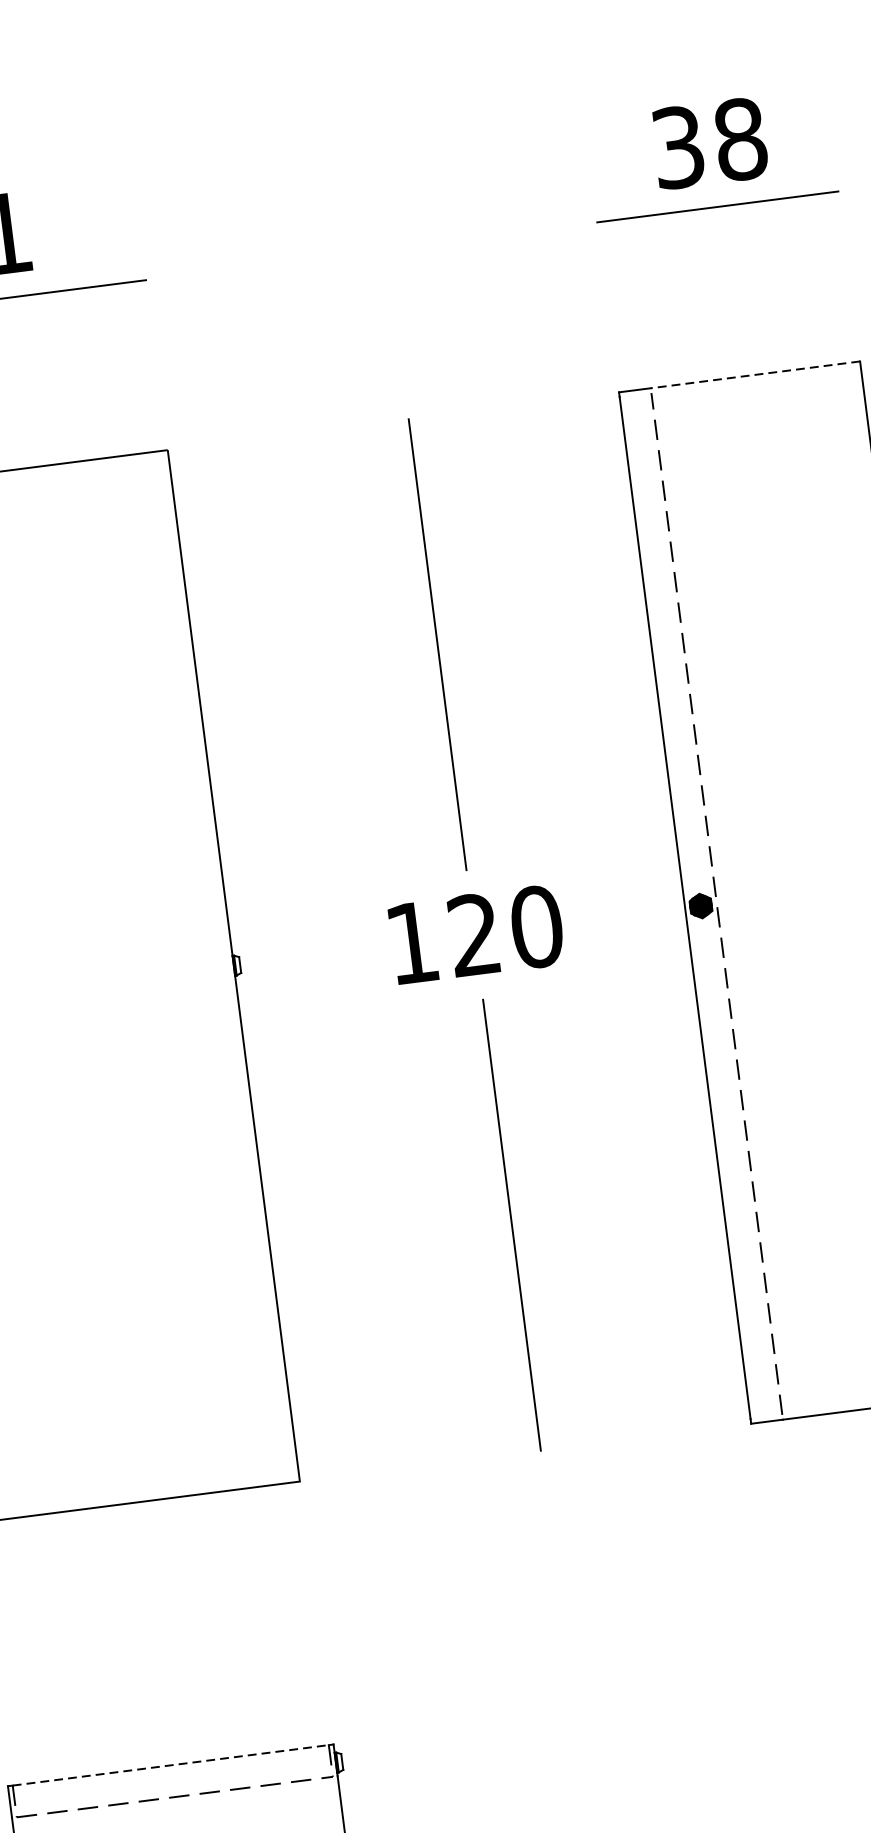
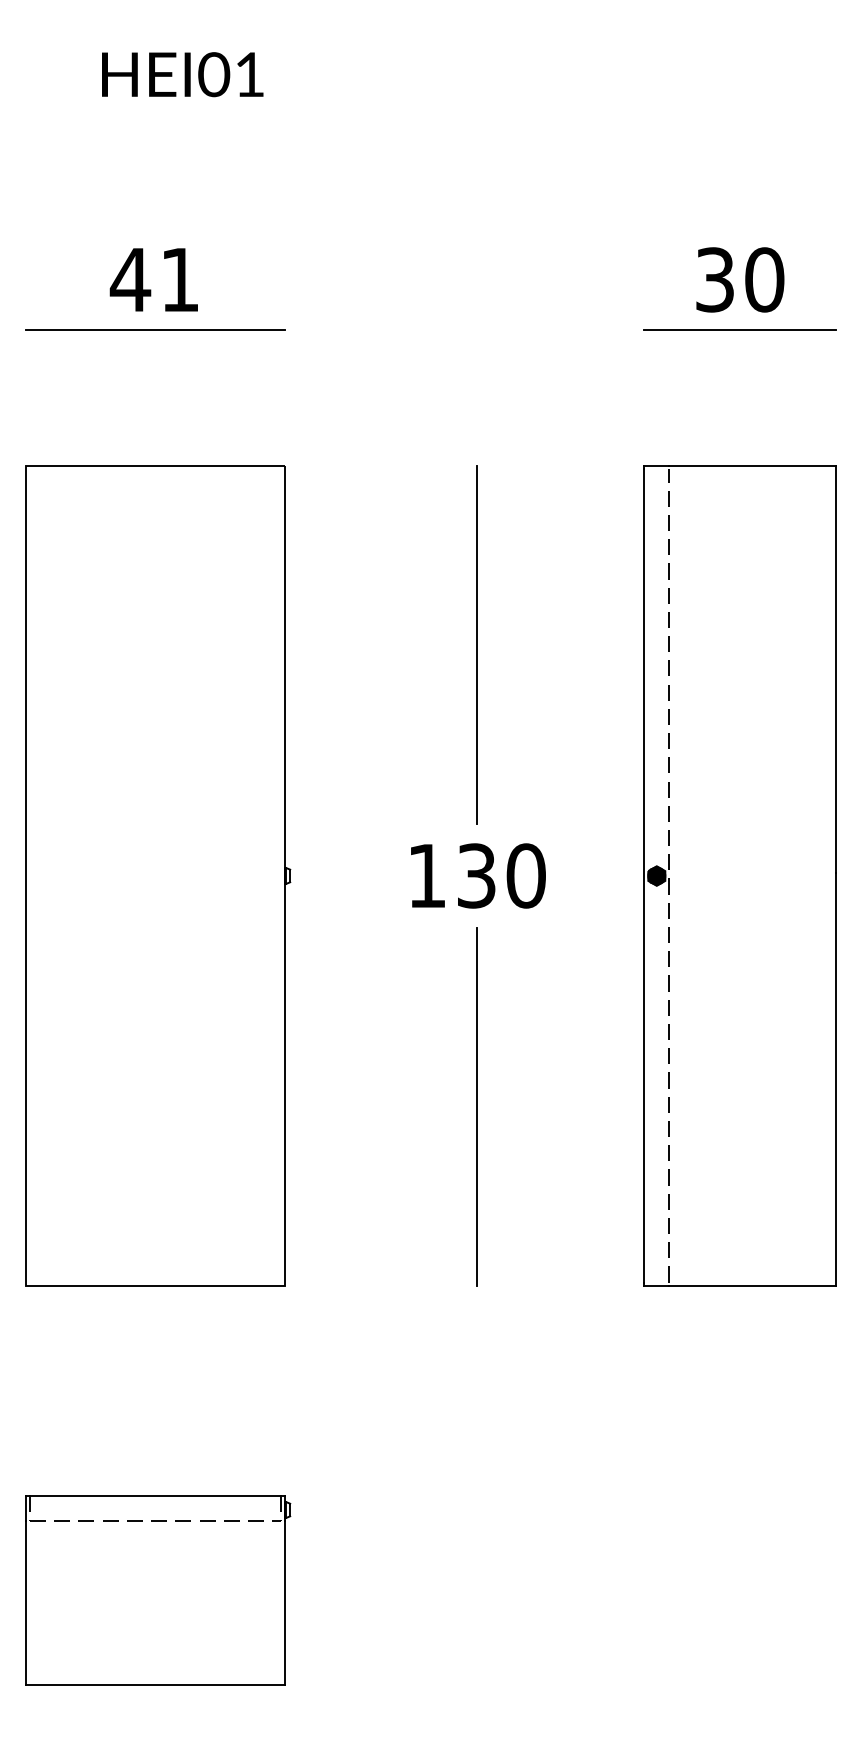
text: (740, 139) -> (764, 279), 38 -> 30
line: (755, 374) -> (752, 465), dashed -> solid
text: (474, 934) -> (476, 875), 120 -> 130
line: (170, 1765) -> (155, 1495), dashed -> solid

